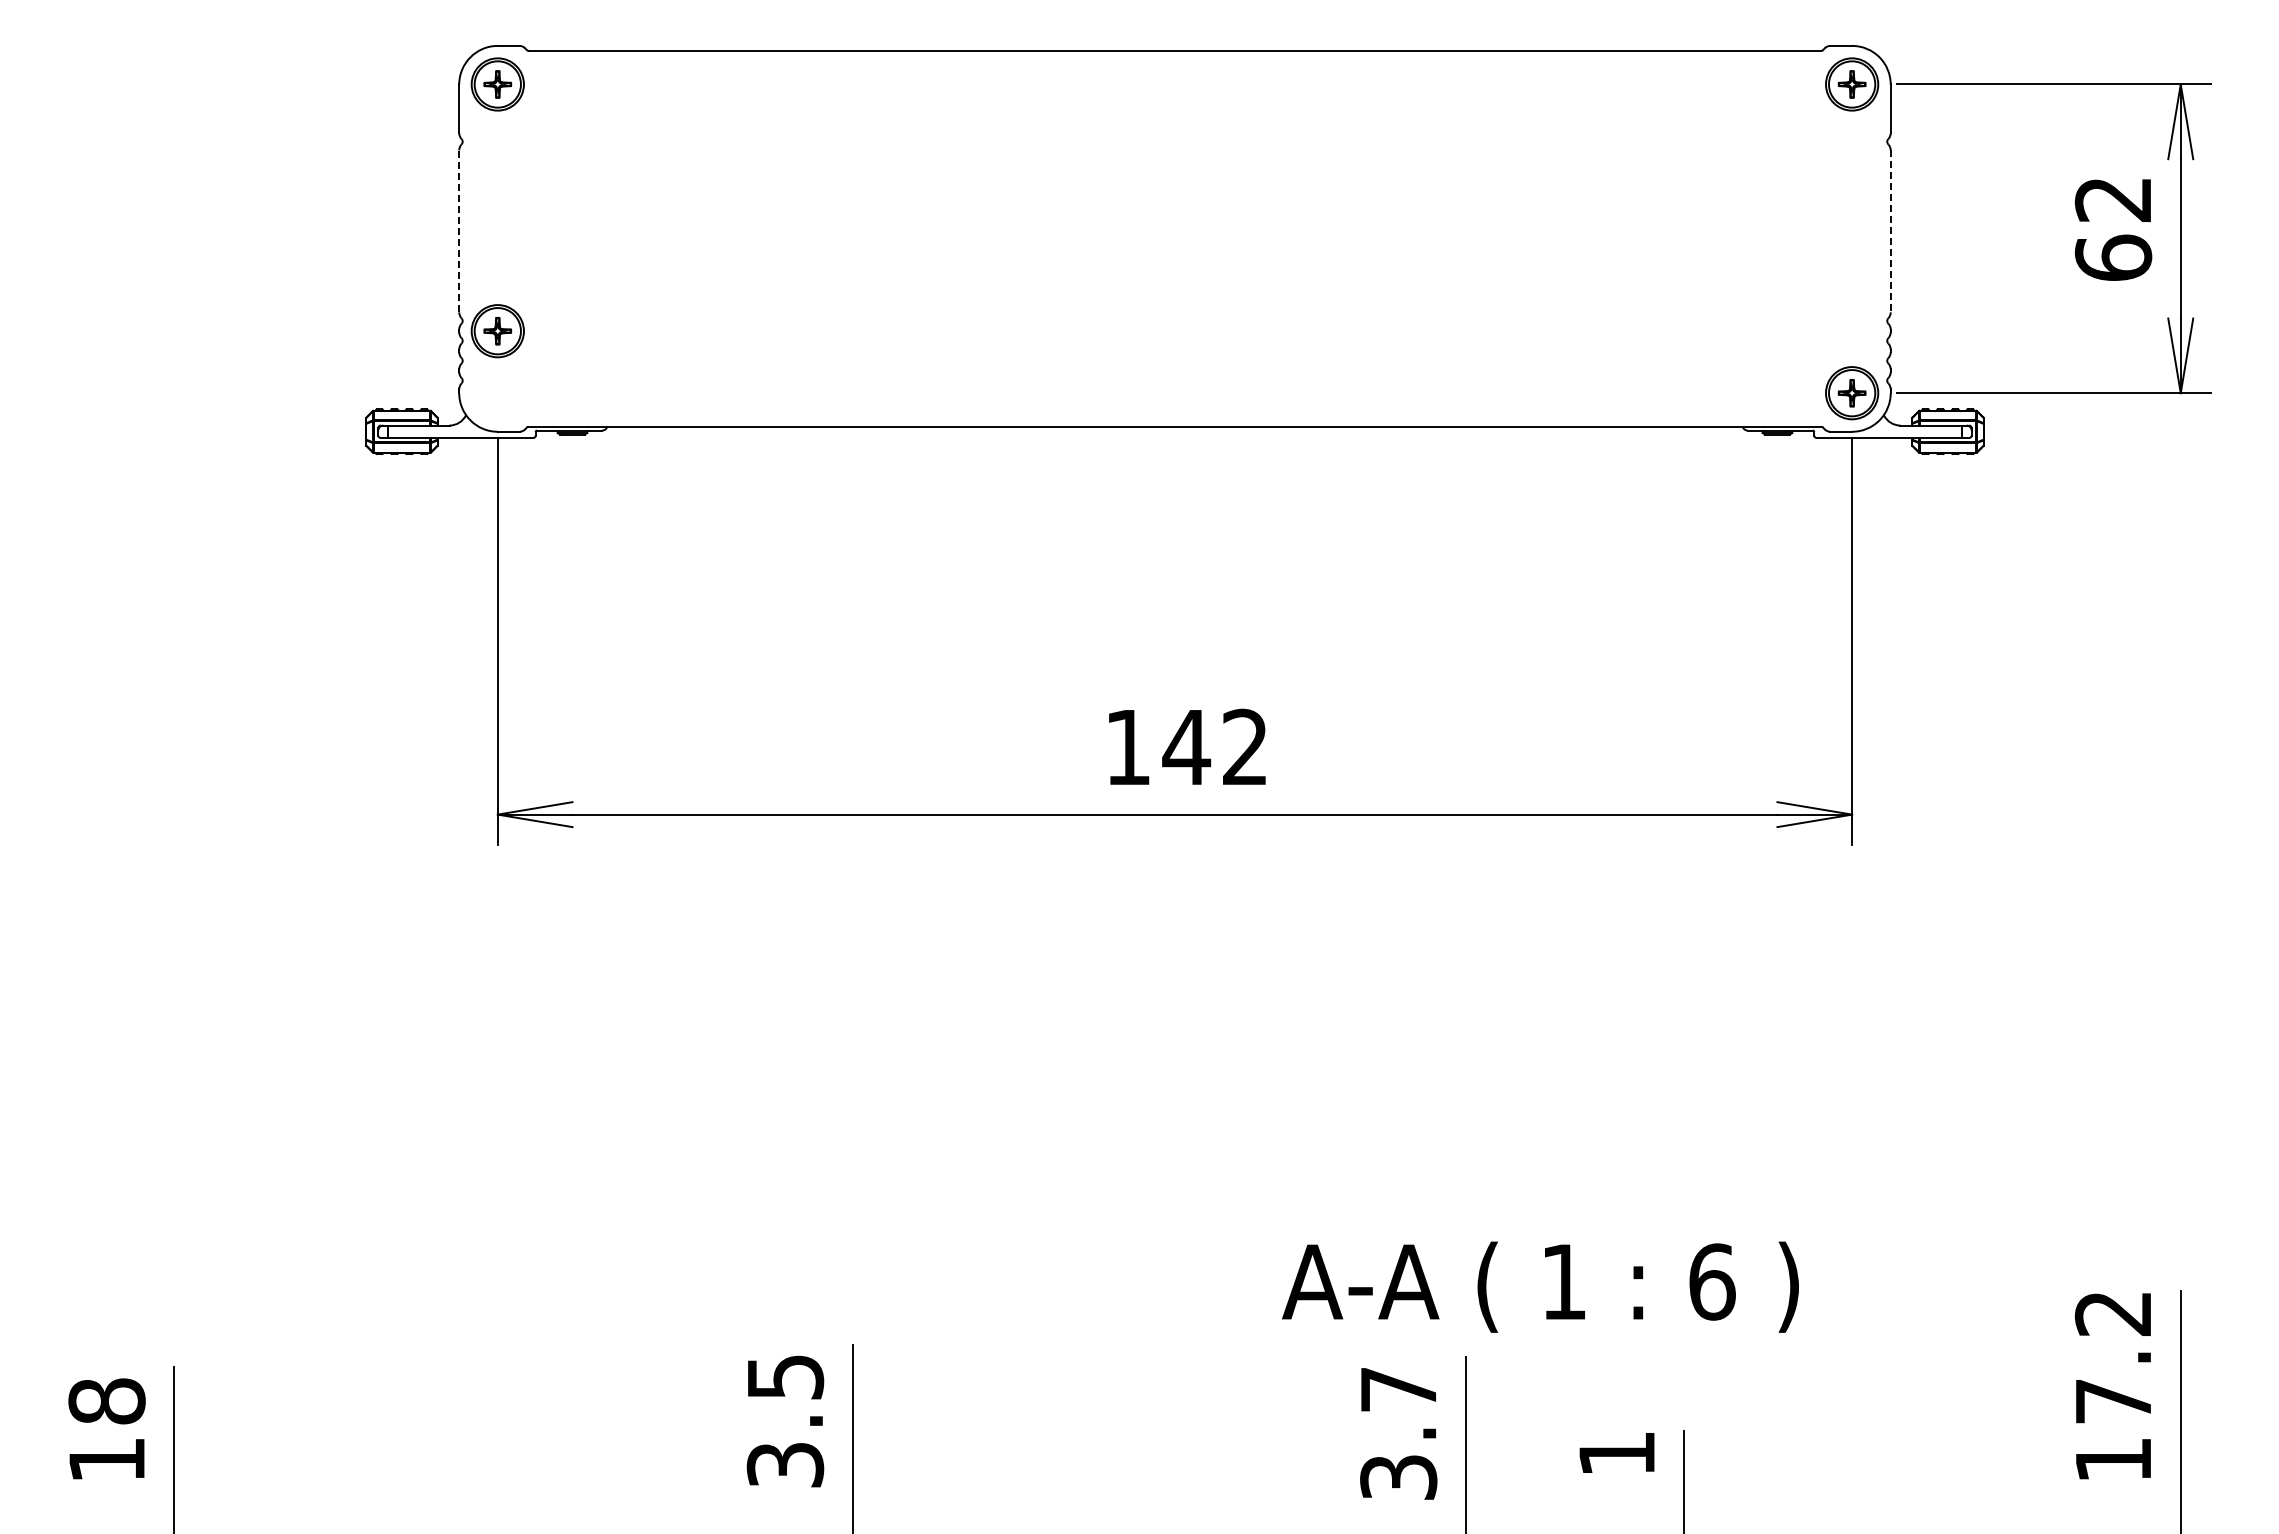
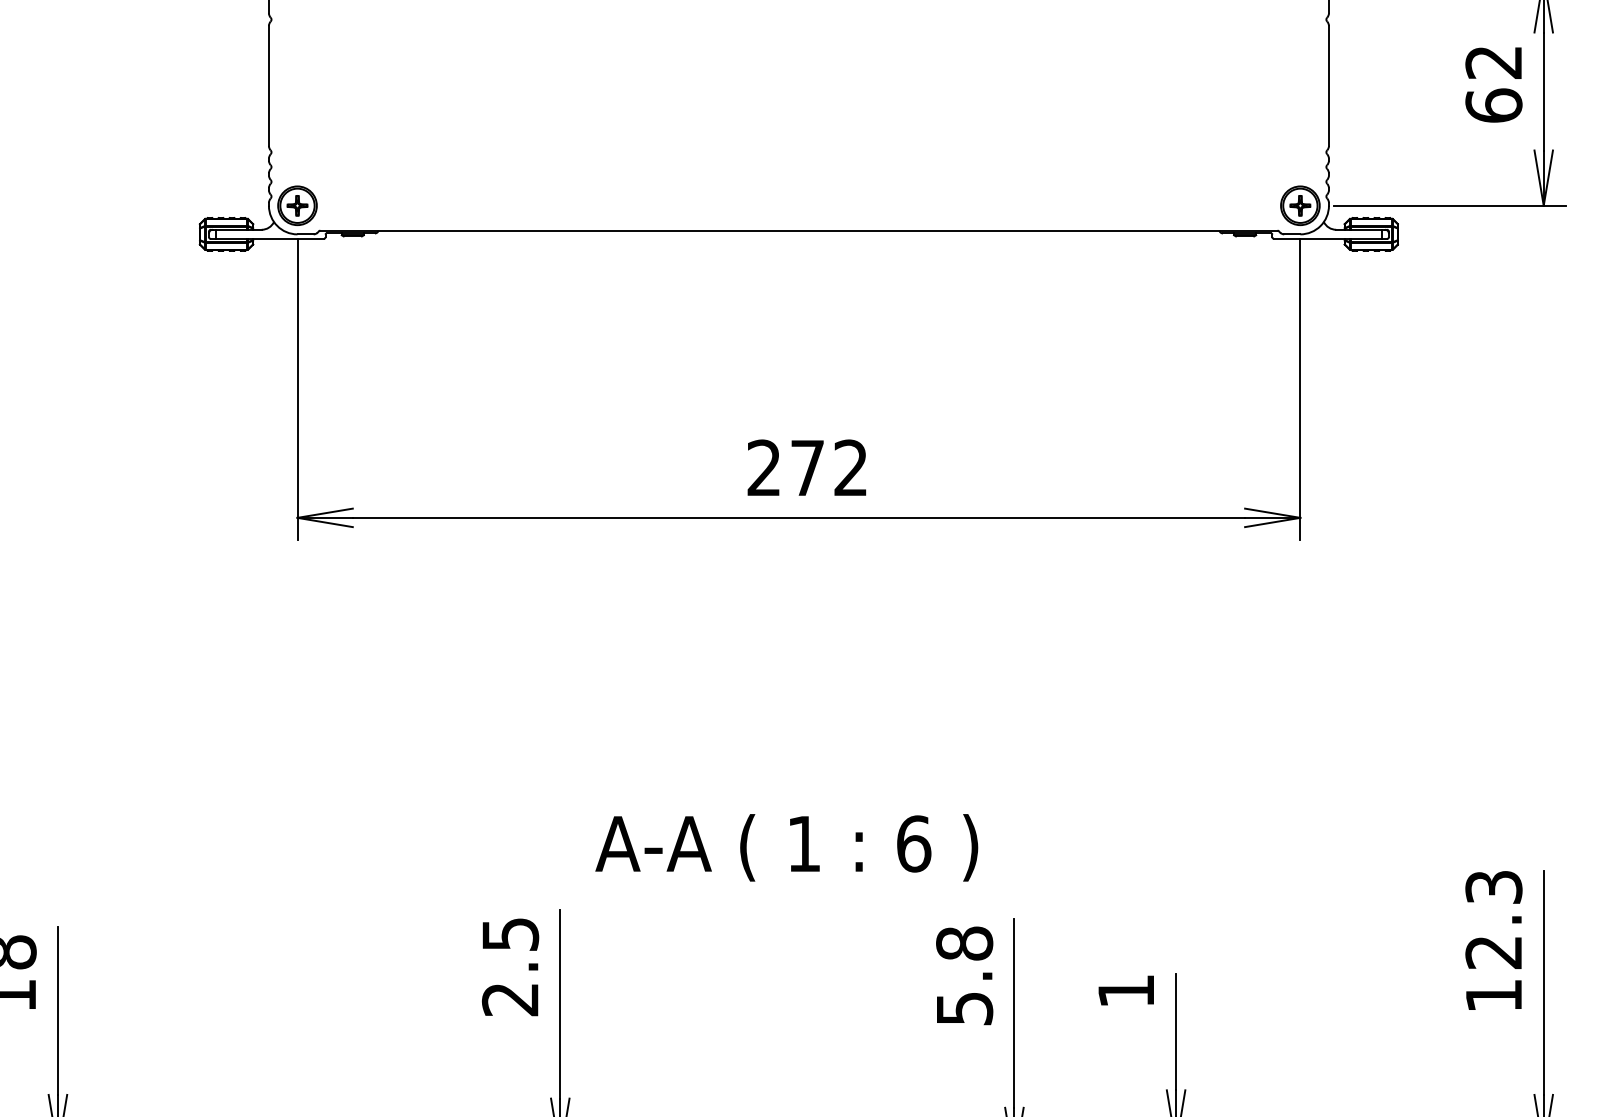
line: (459, 231) -> (269, 86), dashed -> solid
line: (1890, 231) -> (1328, 86), dashed -> solid
part: (497, 331) -> (297, 206), moved
text: (1158, 746) -> (786, 467), 142 -> 272
text: (1540, 1286) -> (786, 847), moved
text: (2113, 1357) -> (1493, 919), 17.2 -> 12.3
text: (1398, 1432) -> (964, 975), 3.7 -> 5.8
text: (785, 1465) -> (510, 999), 3.5 -> 2.5

